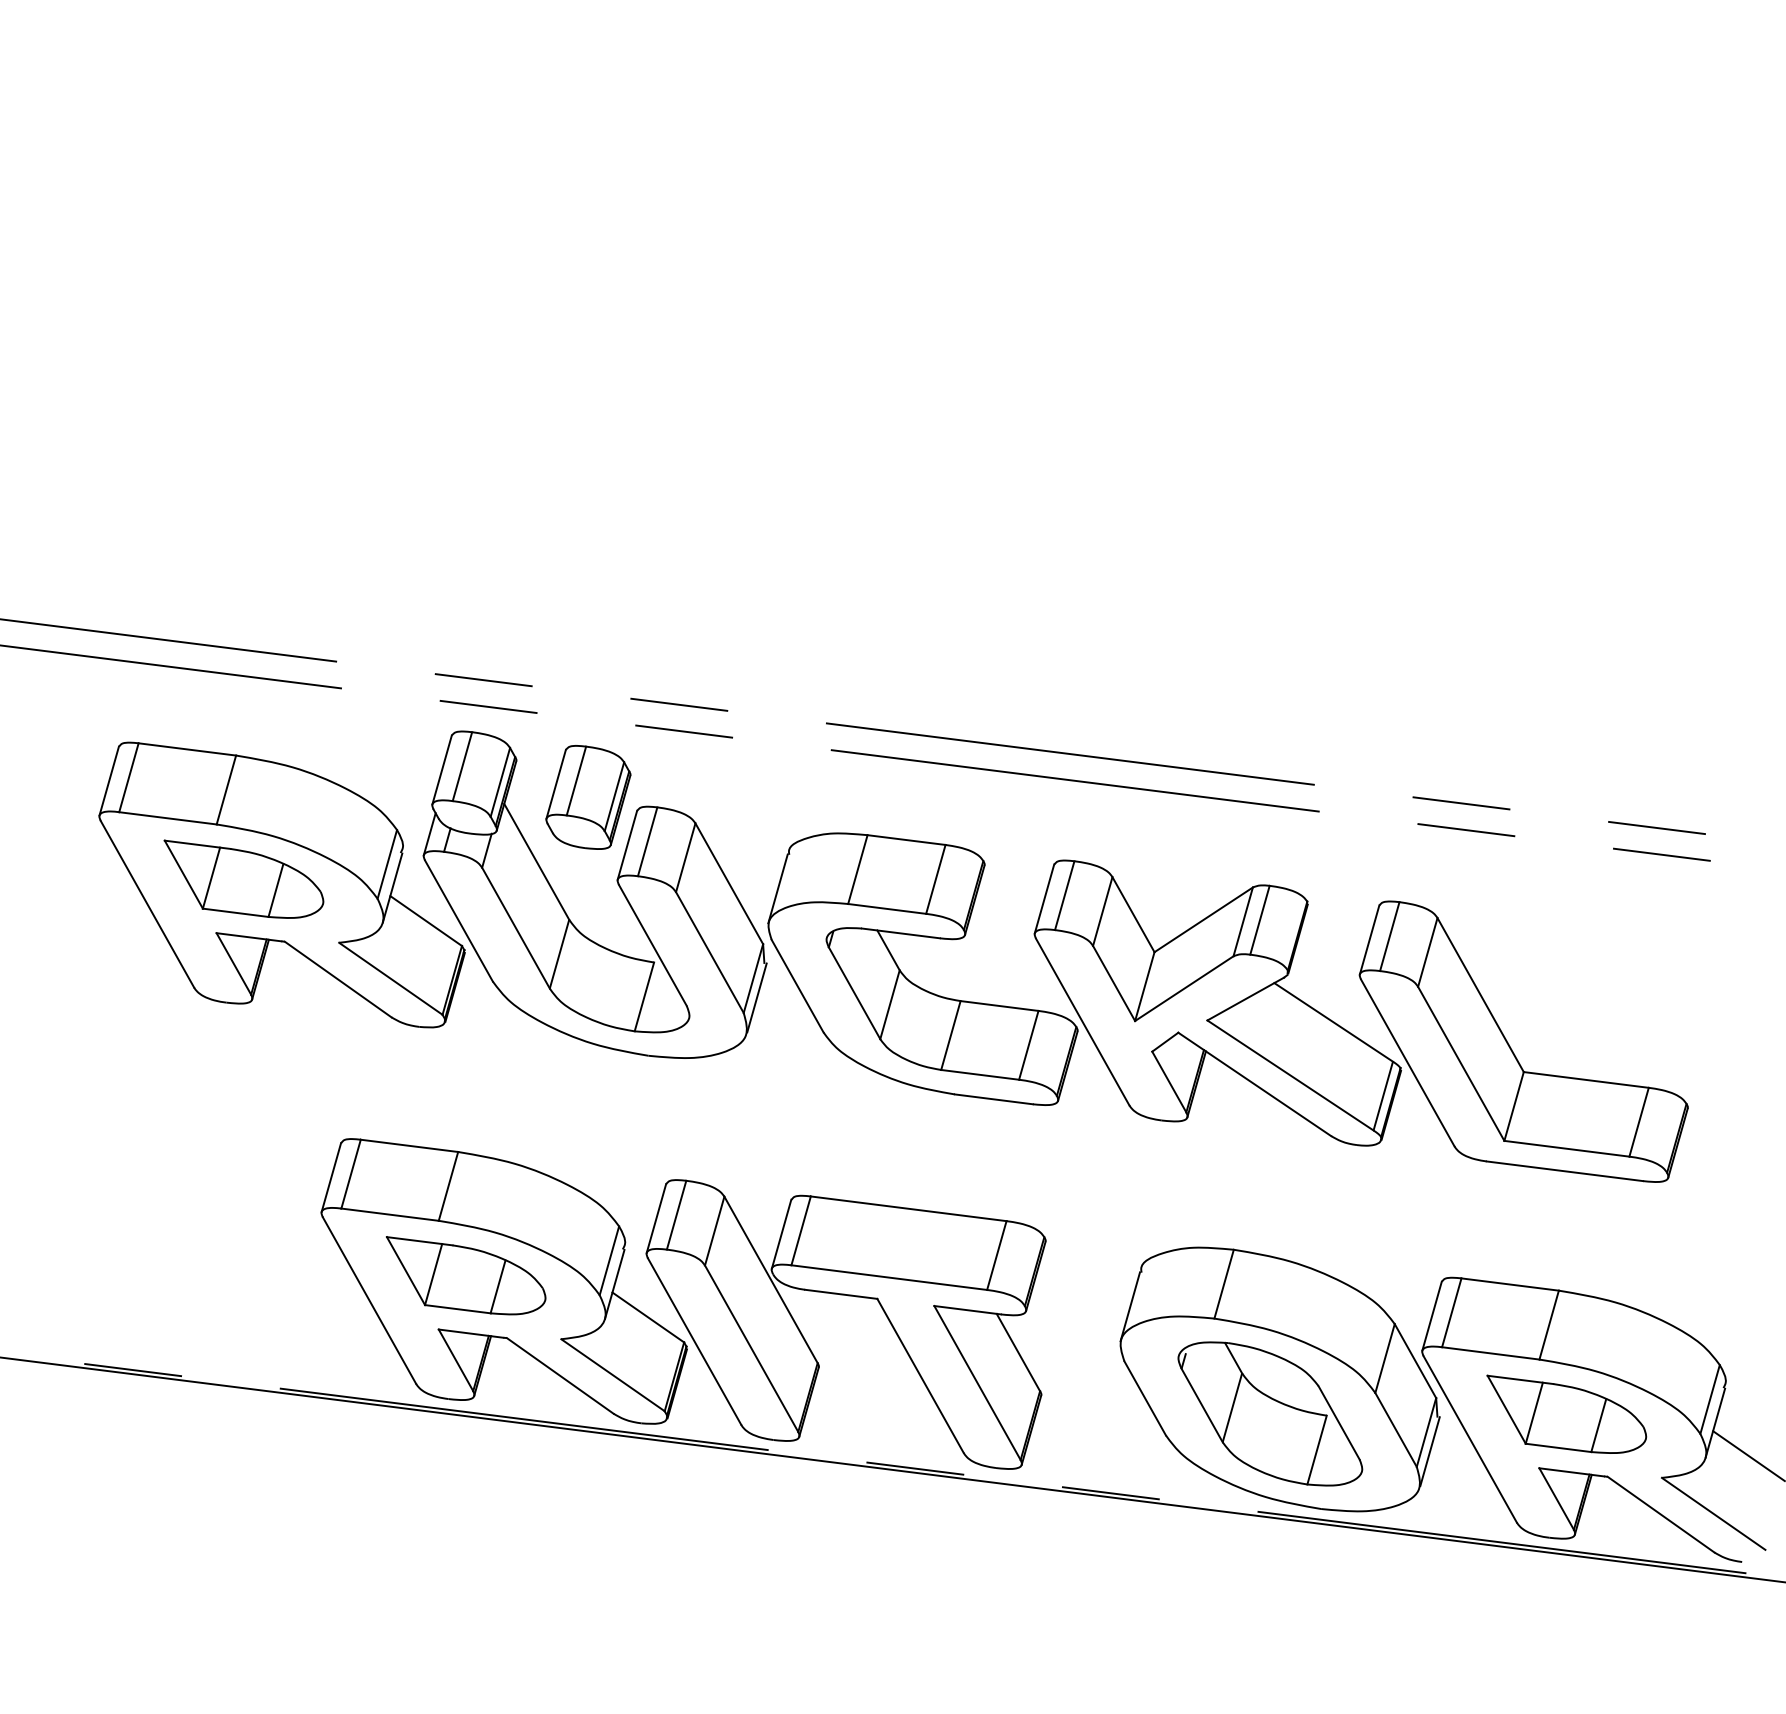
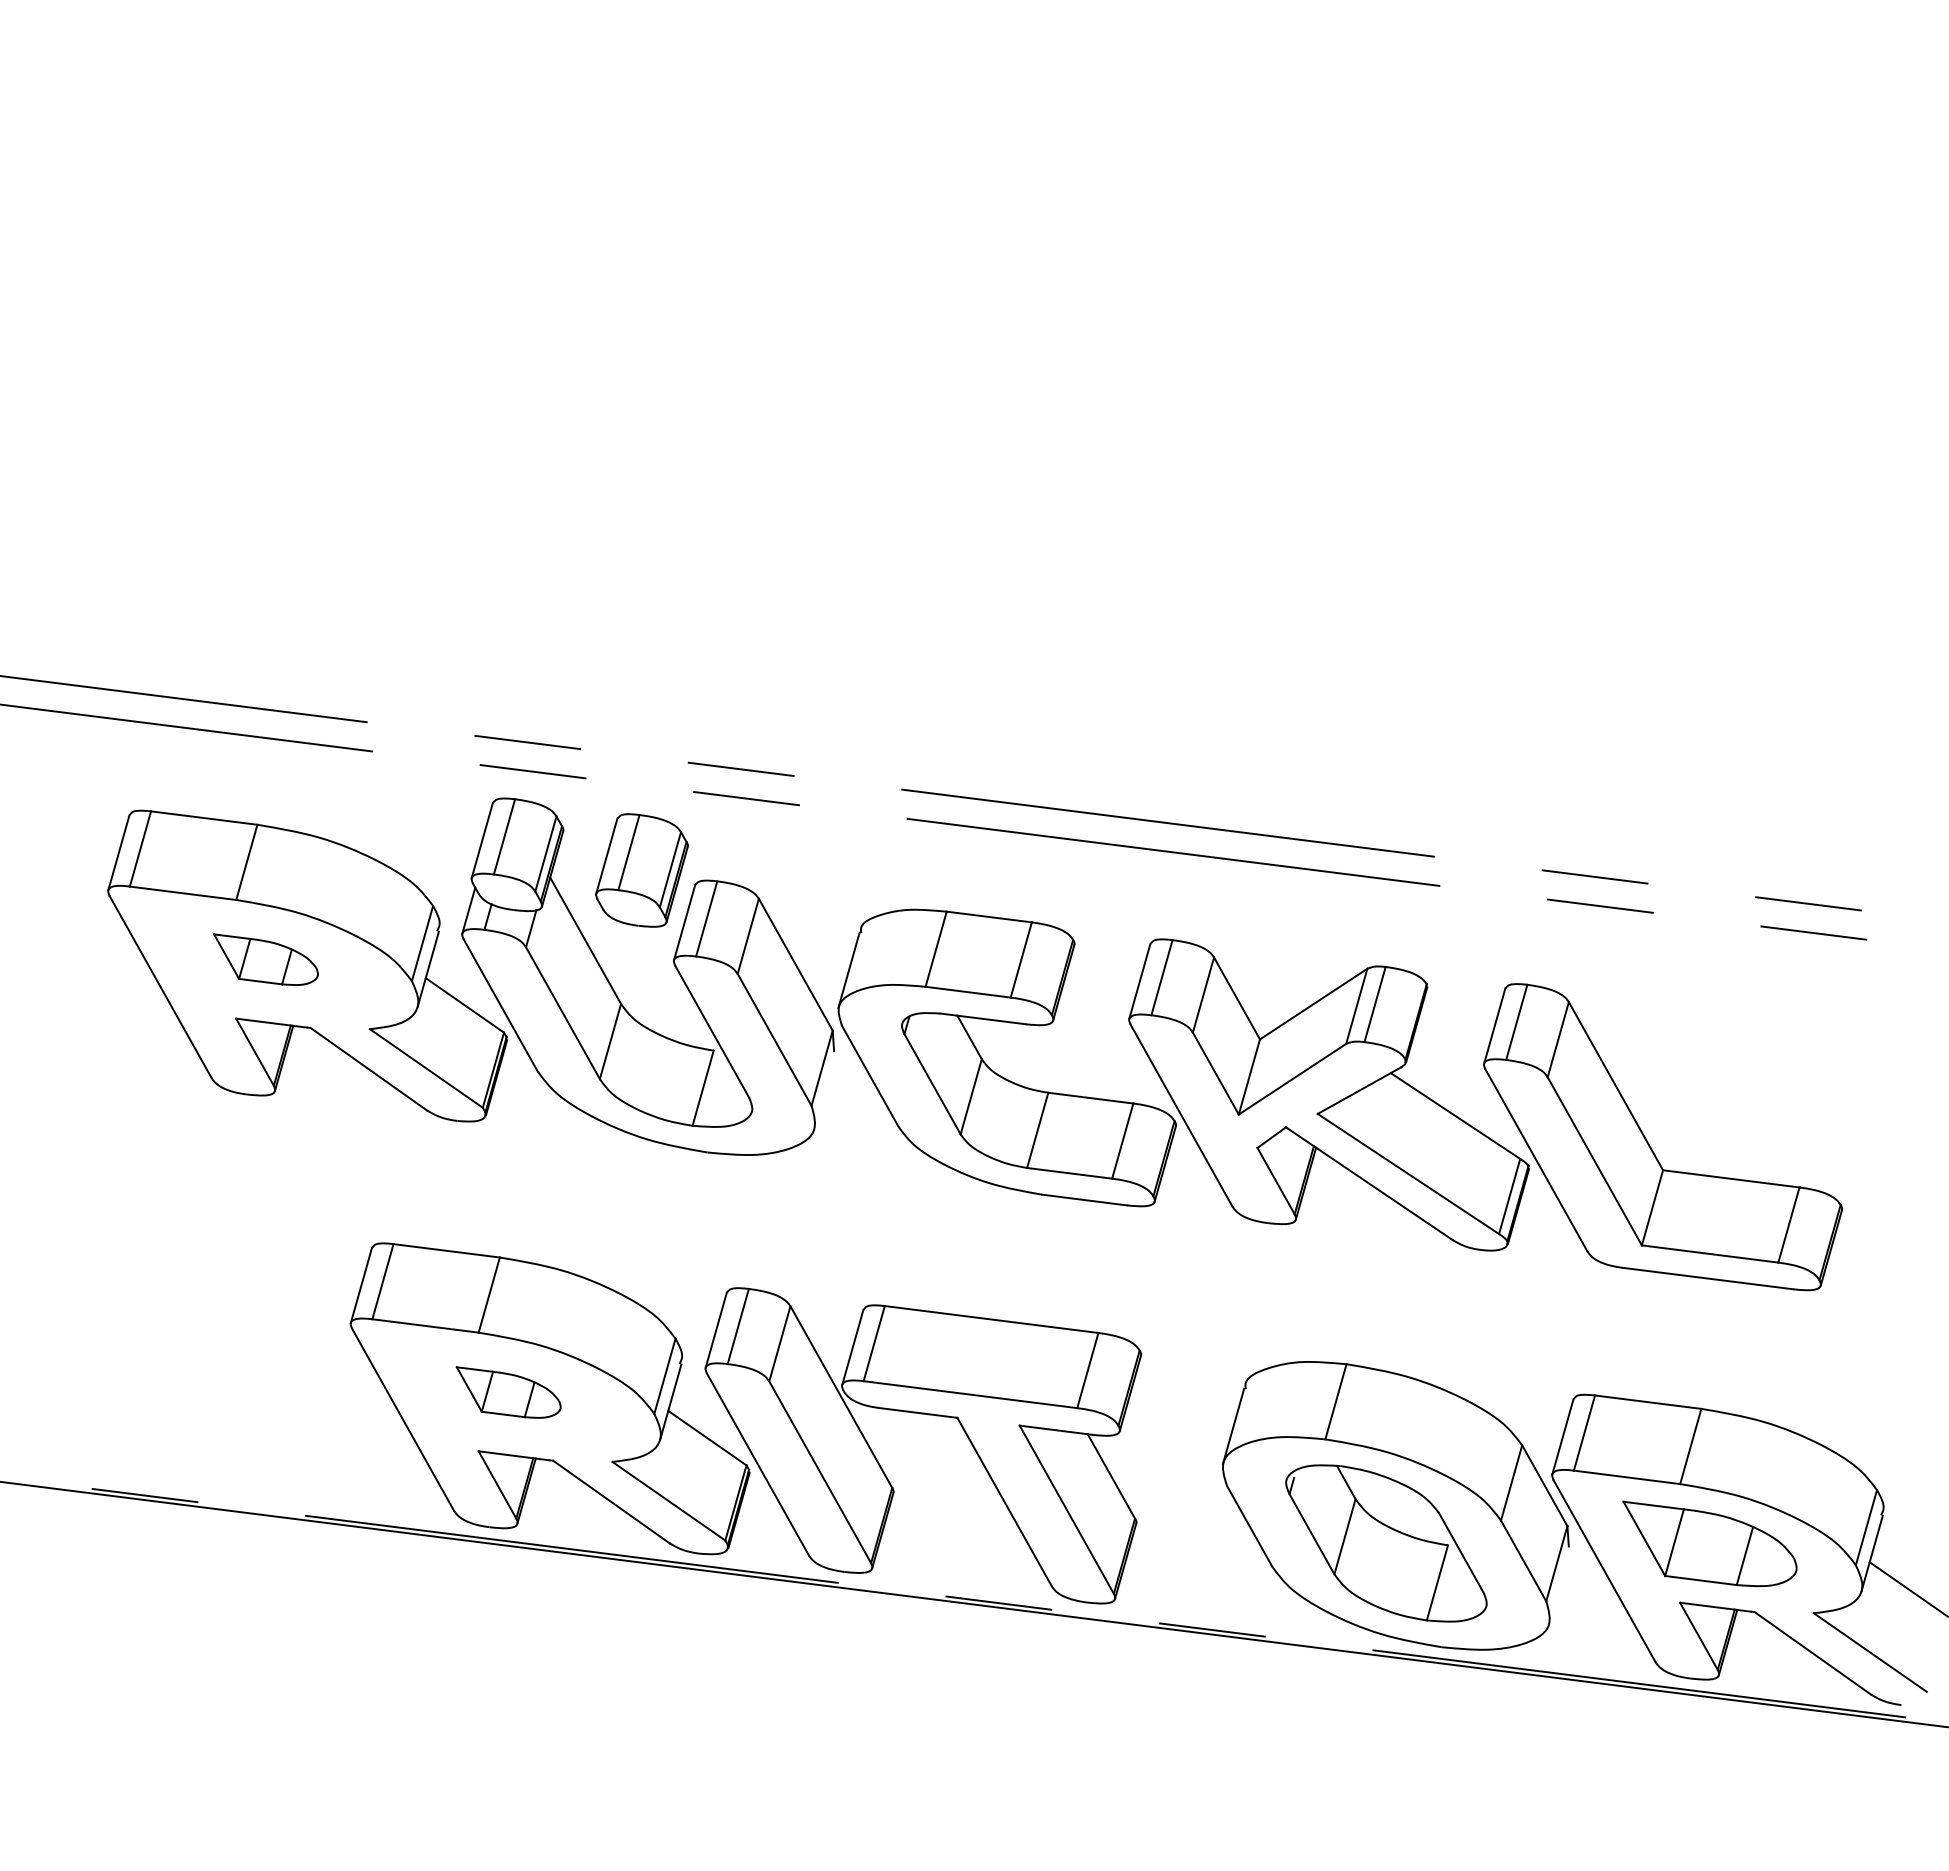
part: (243, 878) -> (265, 959), size x0.6
line: (756, 997) -> (825, 1088), removed
part: (466, 1275) -> (508, 1392), size x0.6
line: (1429, 1451) -> (1560, 1584), removed

